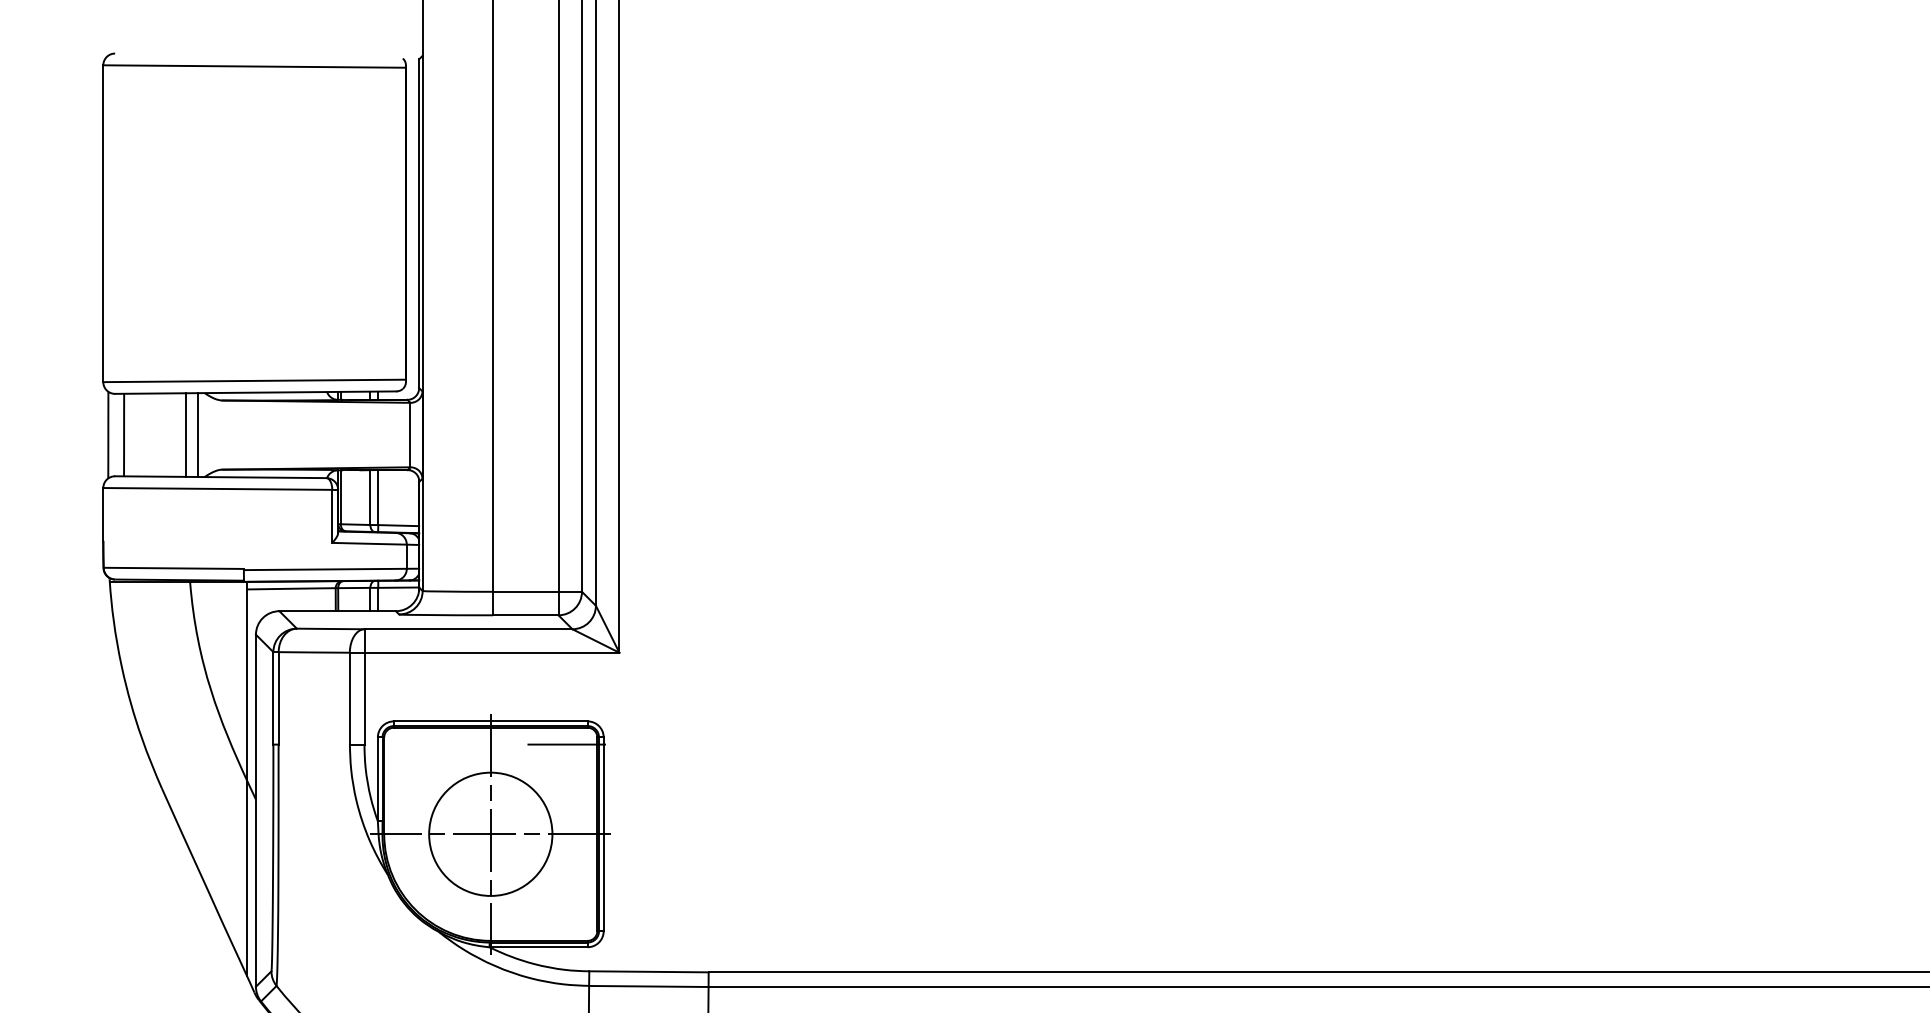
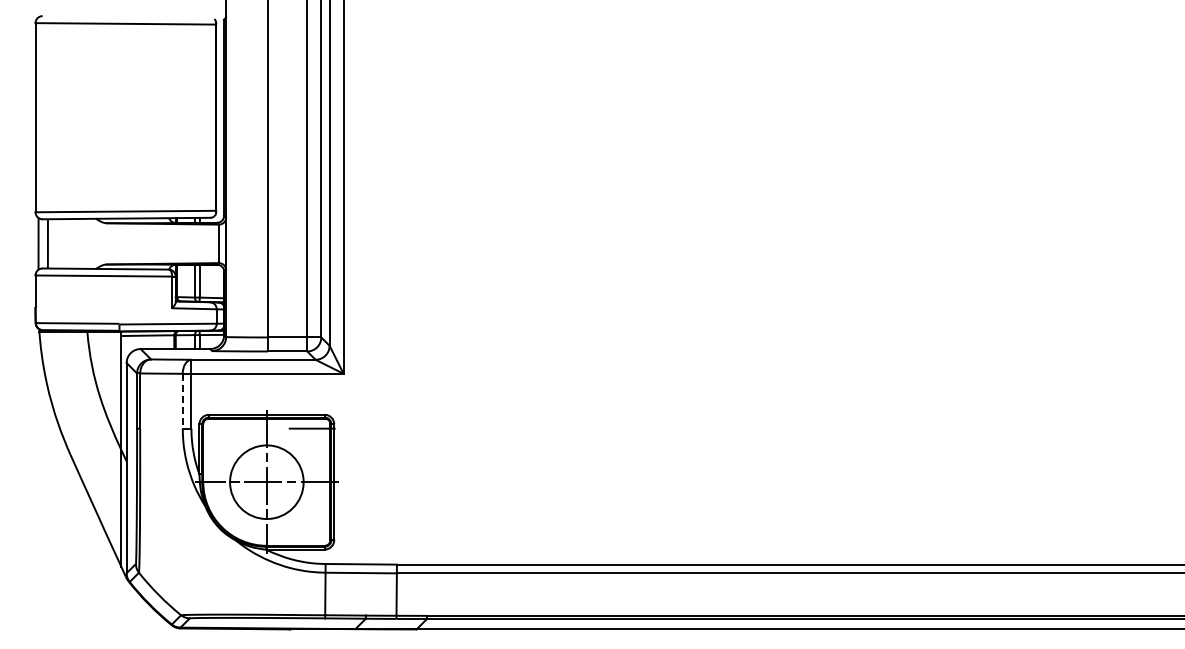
line: (185, 434) -> (84, 243), removed
line: (198, 434) -> (92, 243), removed
line: (349, 699) -> (182, 401), solid -> dashed

